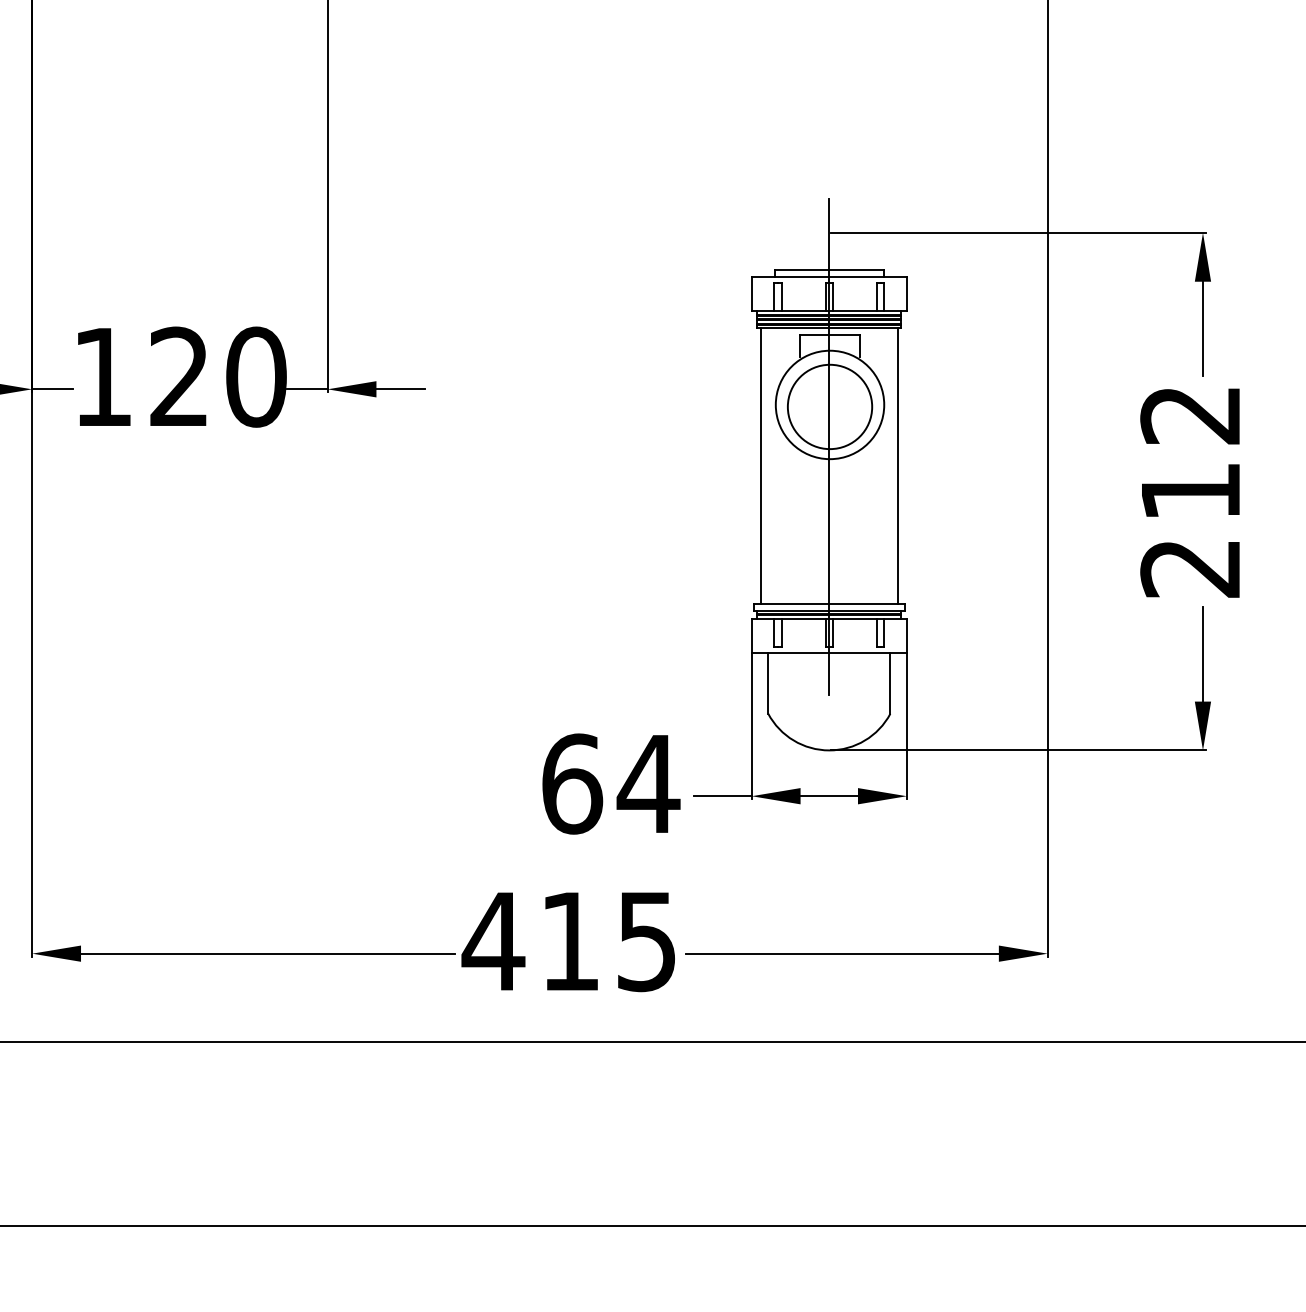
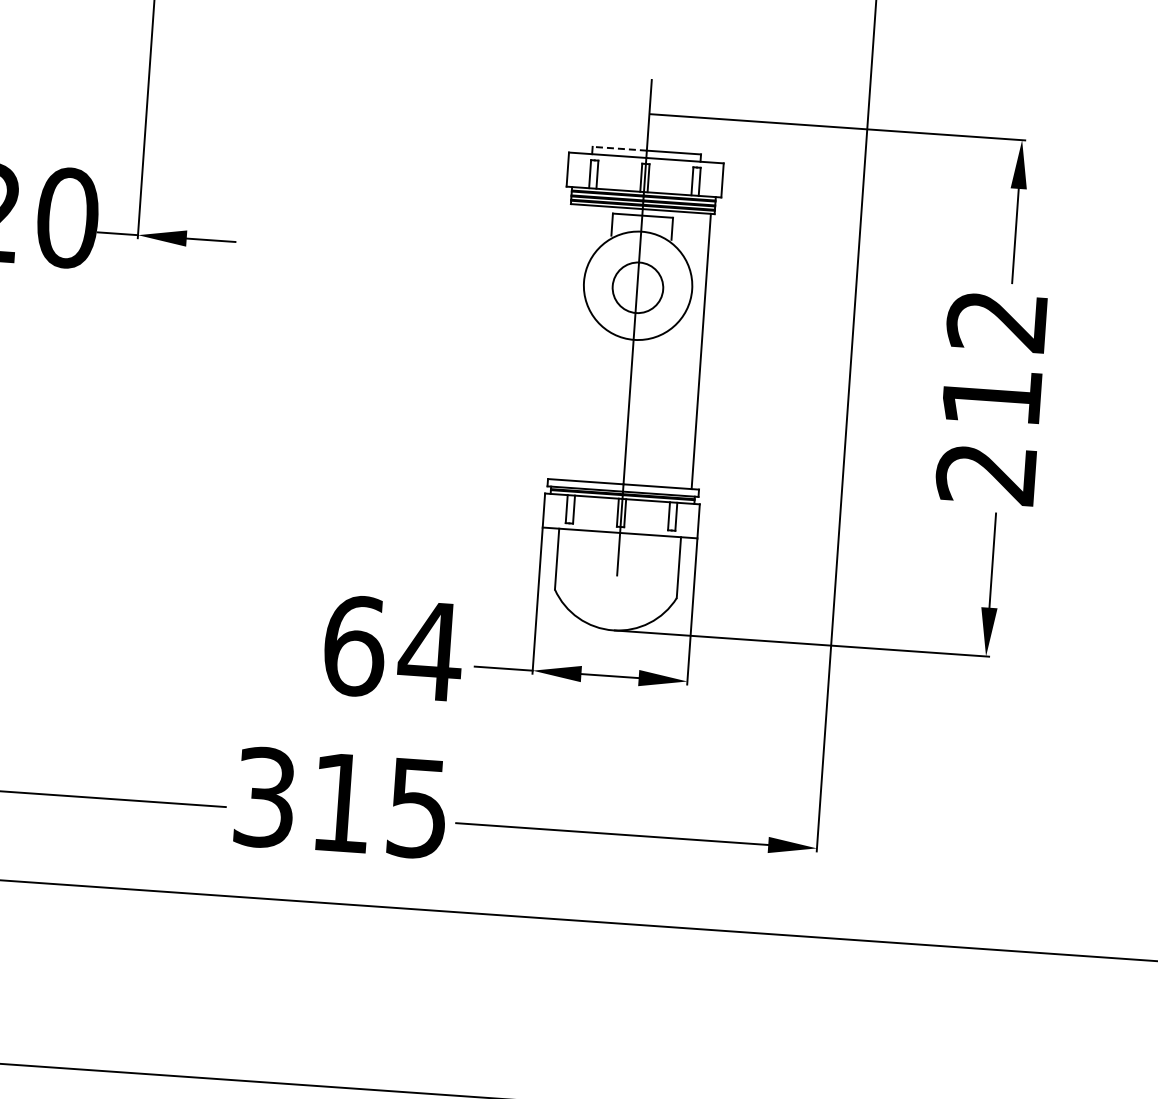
line: (801, 269) -> (619, 148), solid -> dashed
circle: (829, 406) -> (637, 287), size x0.6
line: (760, 466) -> (564, 342), removed
text: (493, 941) -> (264, 797), 415 -> 315

